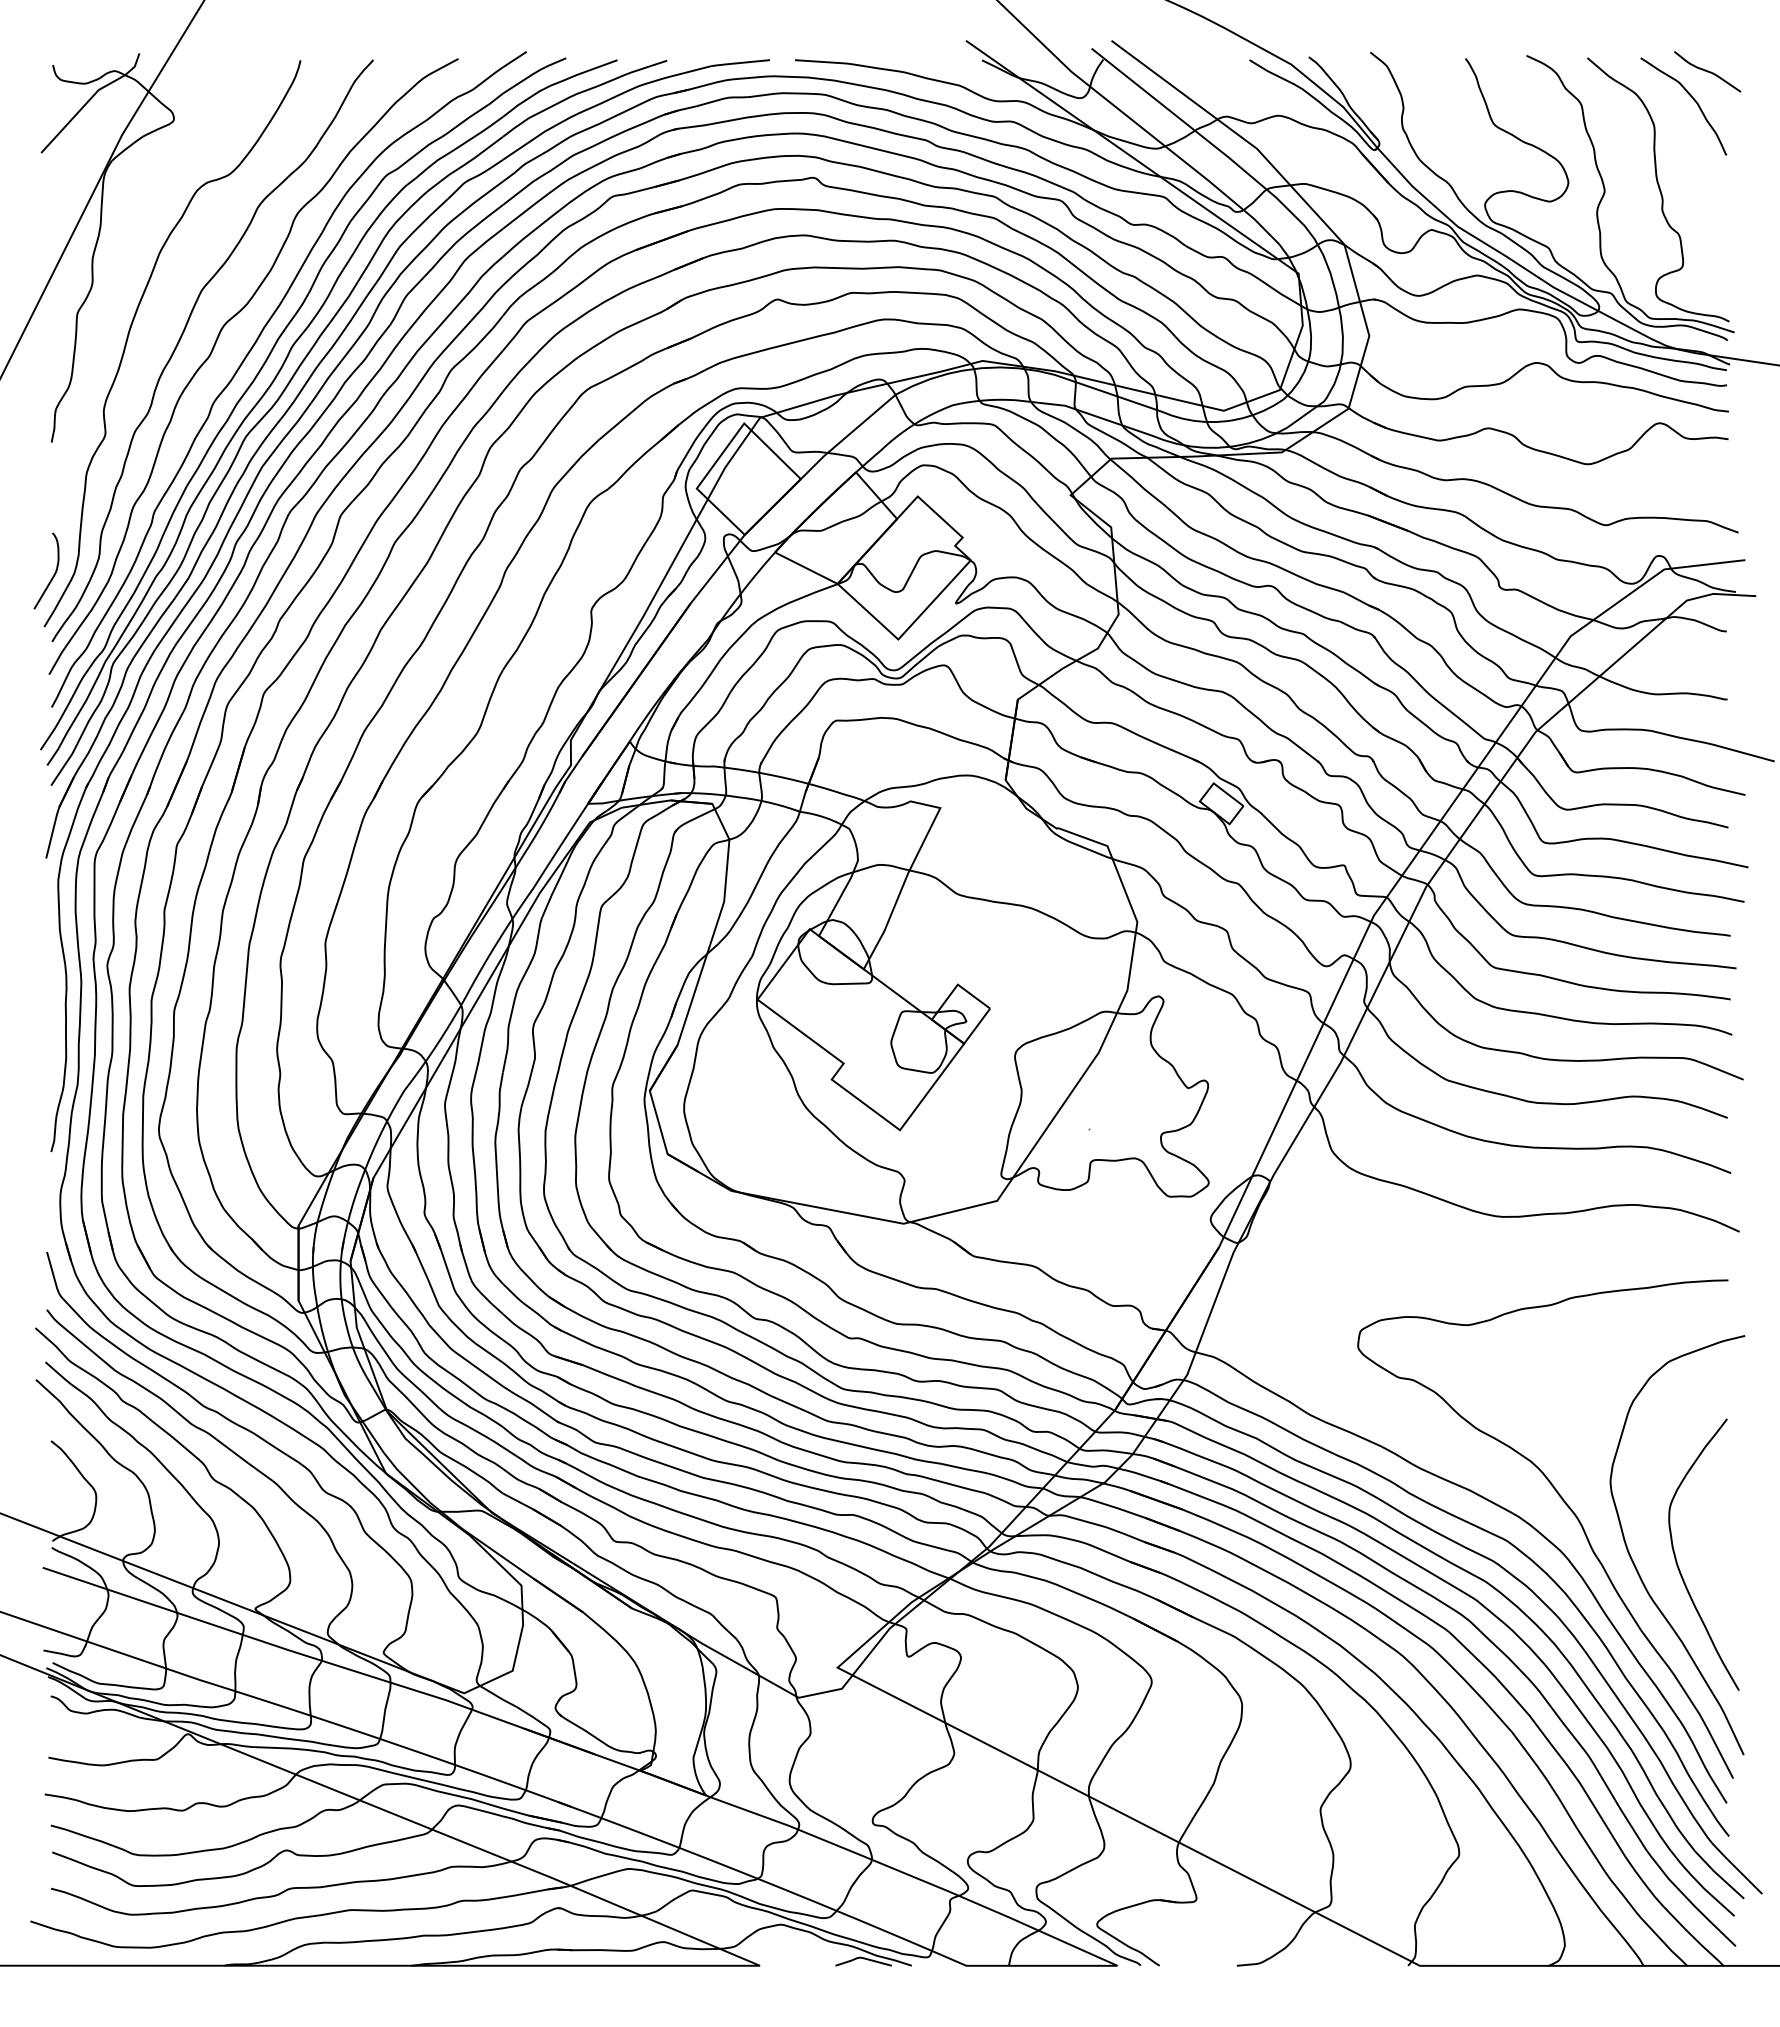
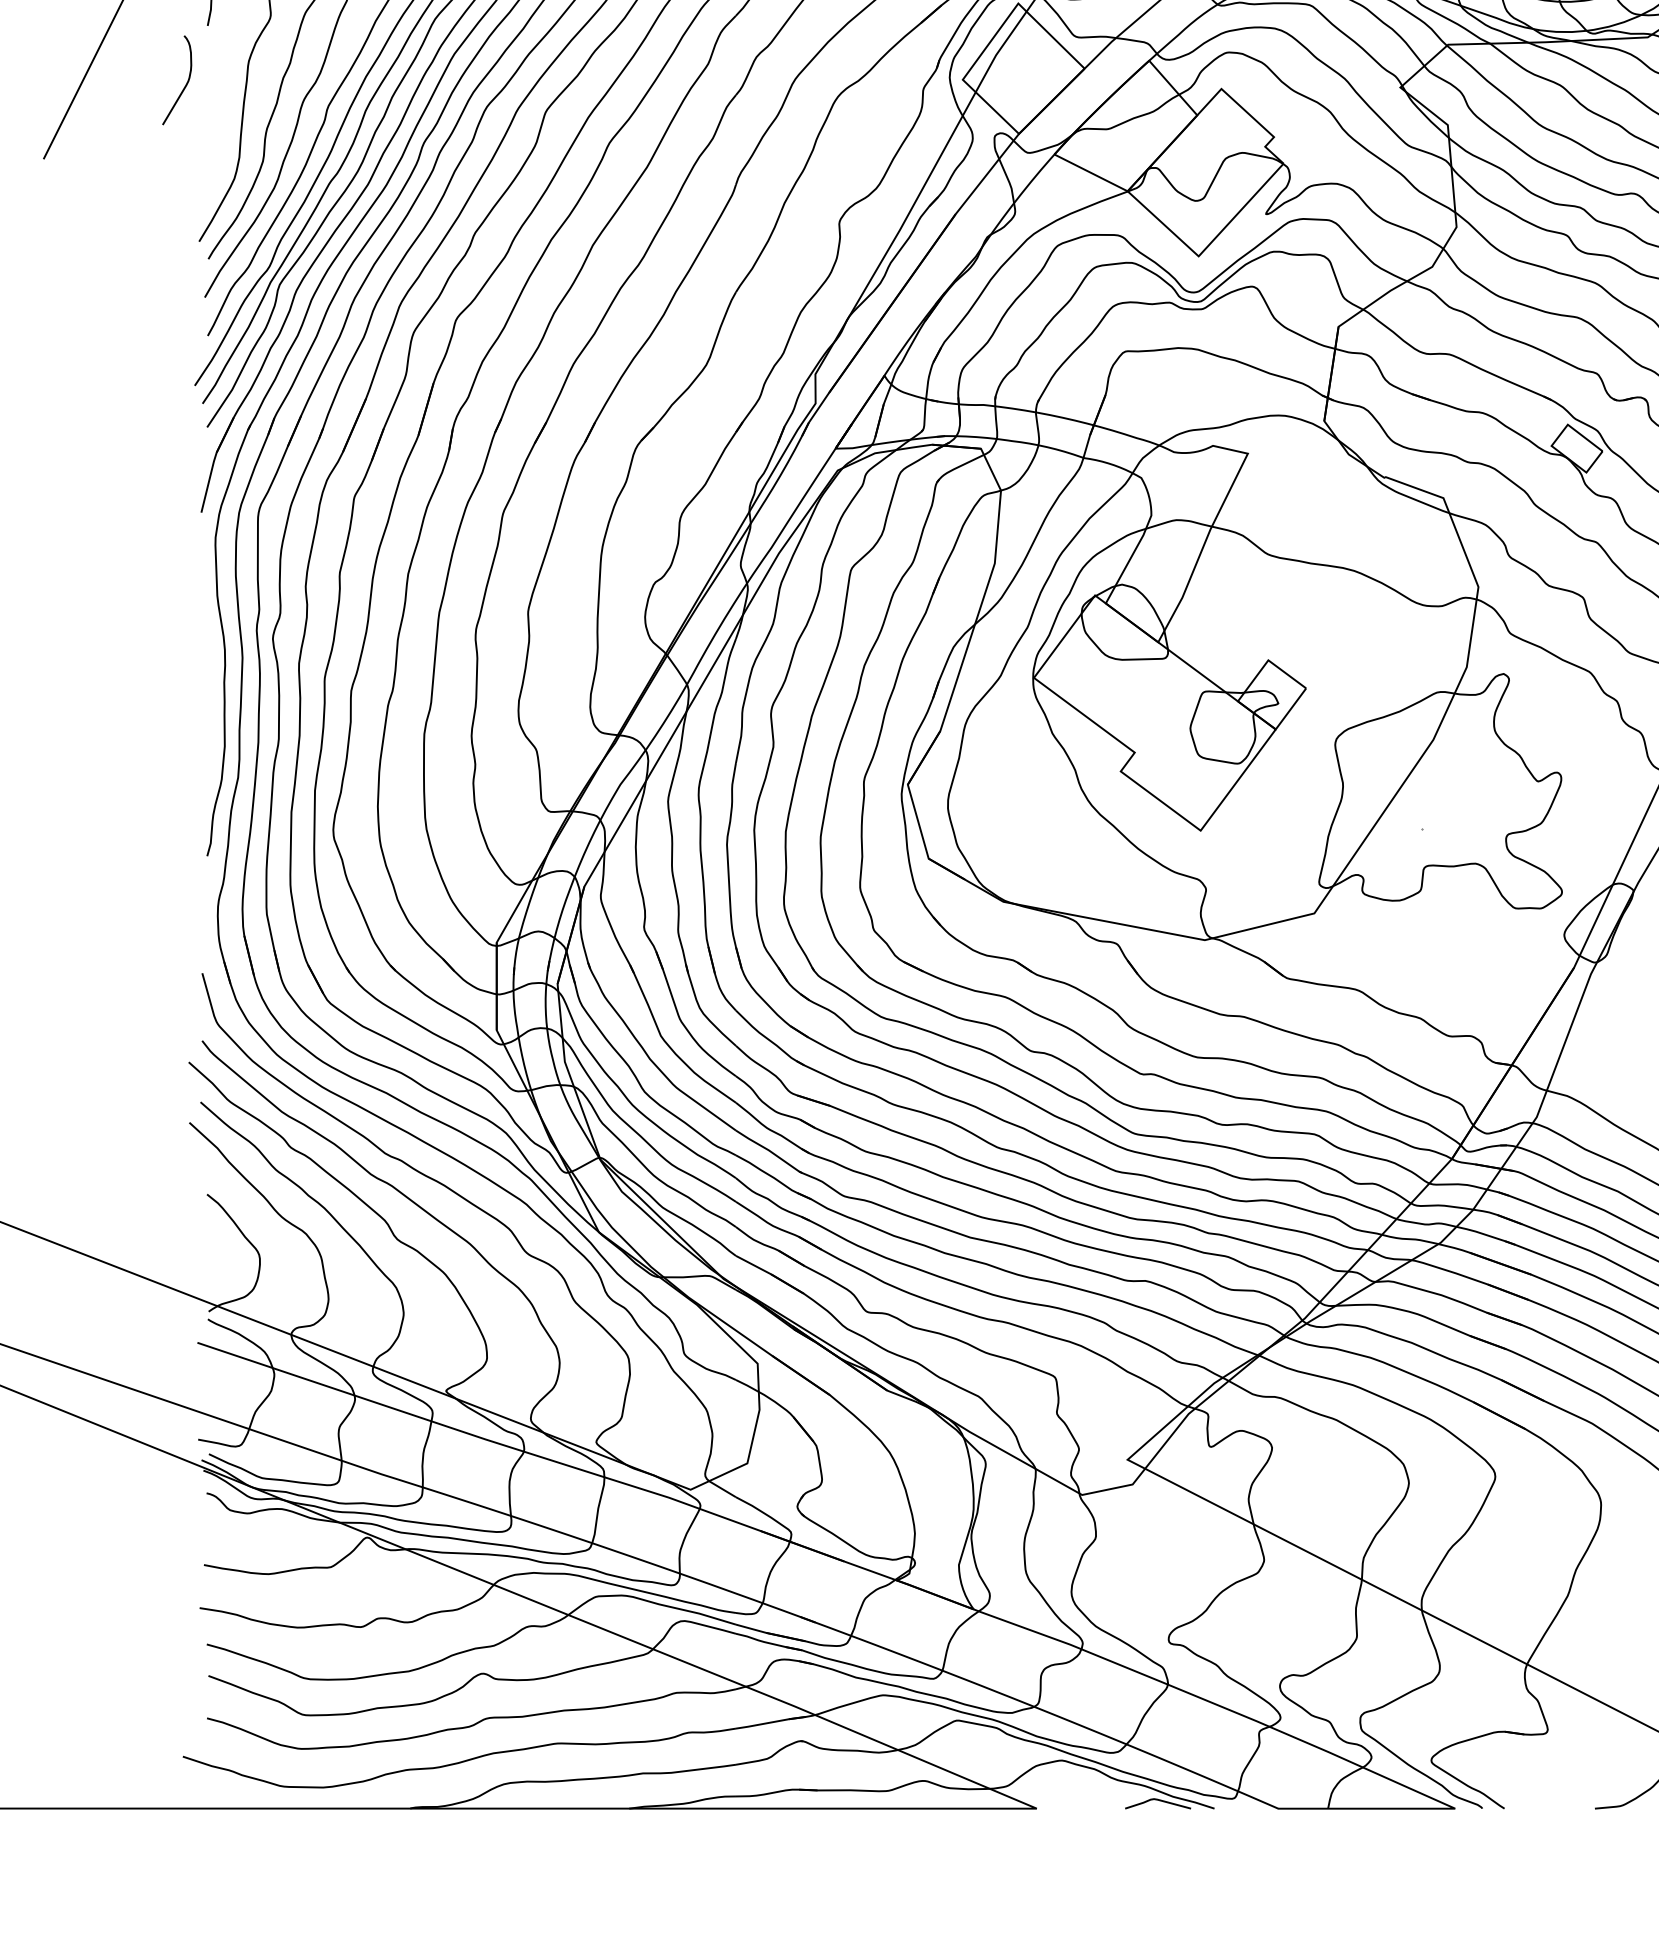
curve: (53, 574) -> (185, 84), moved

